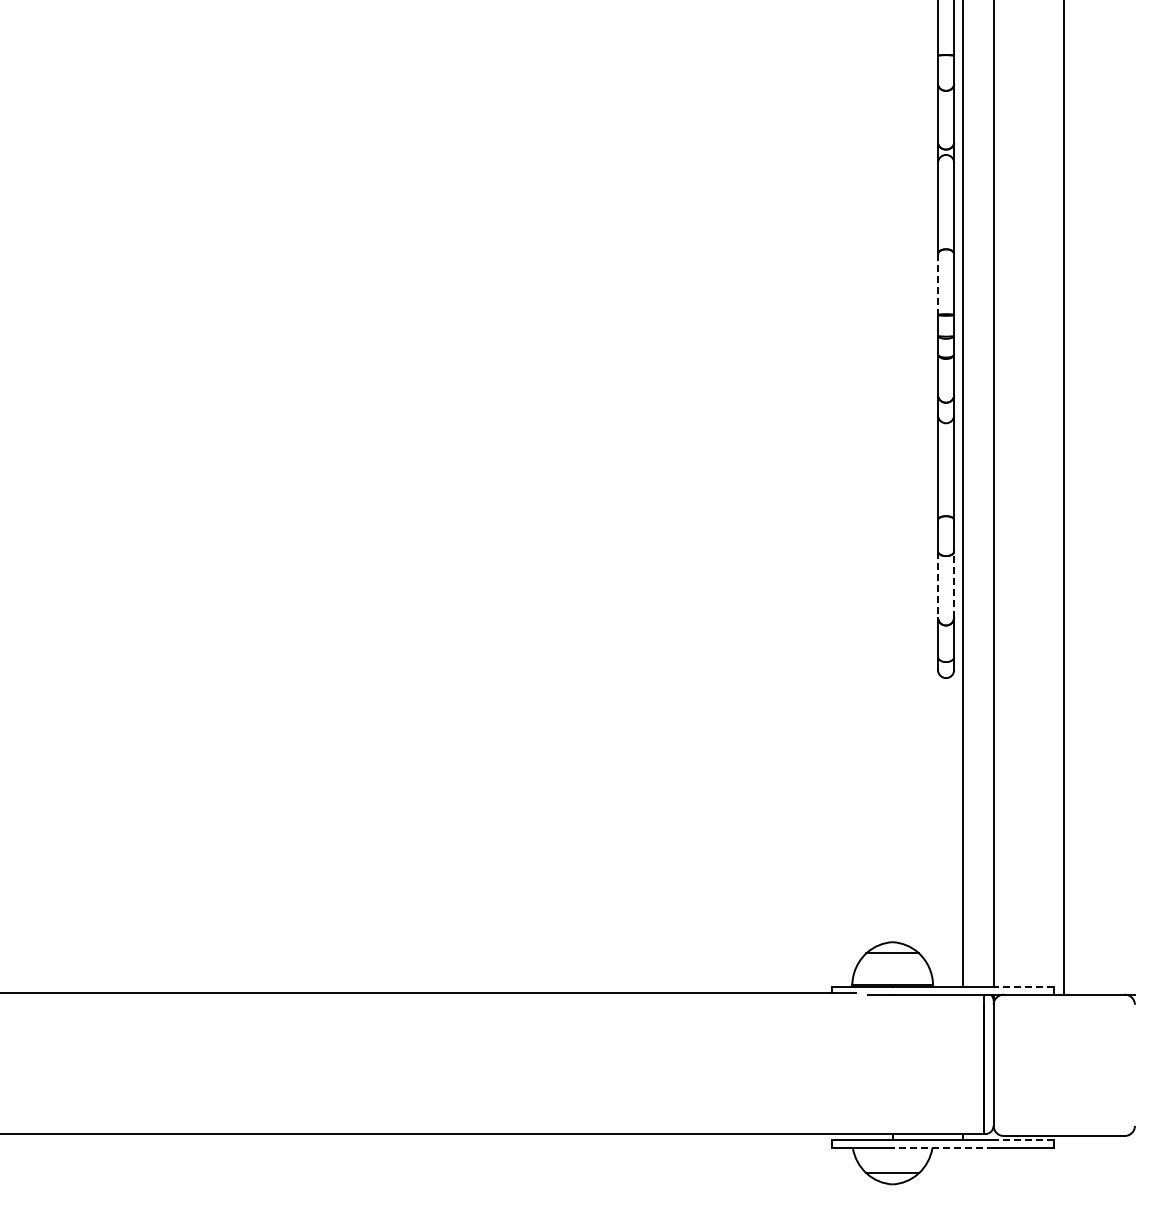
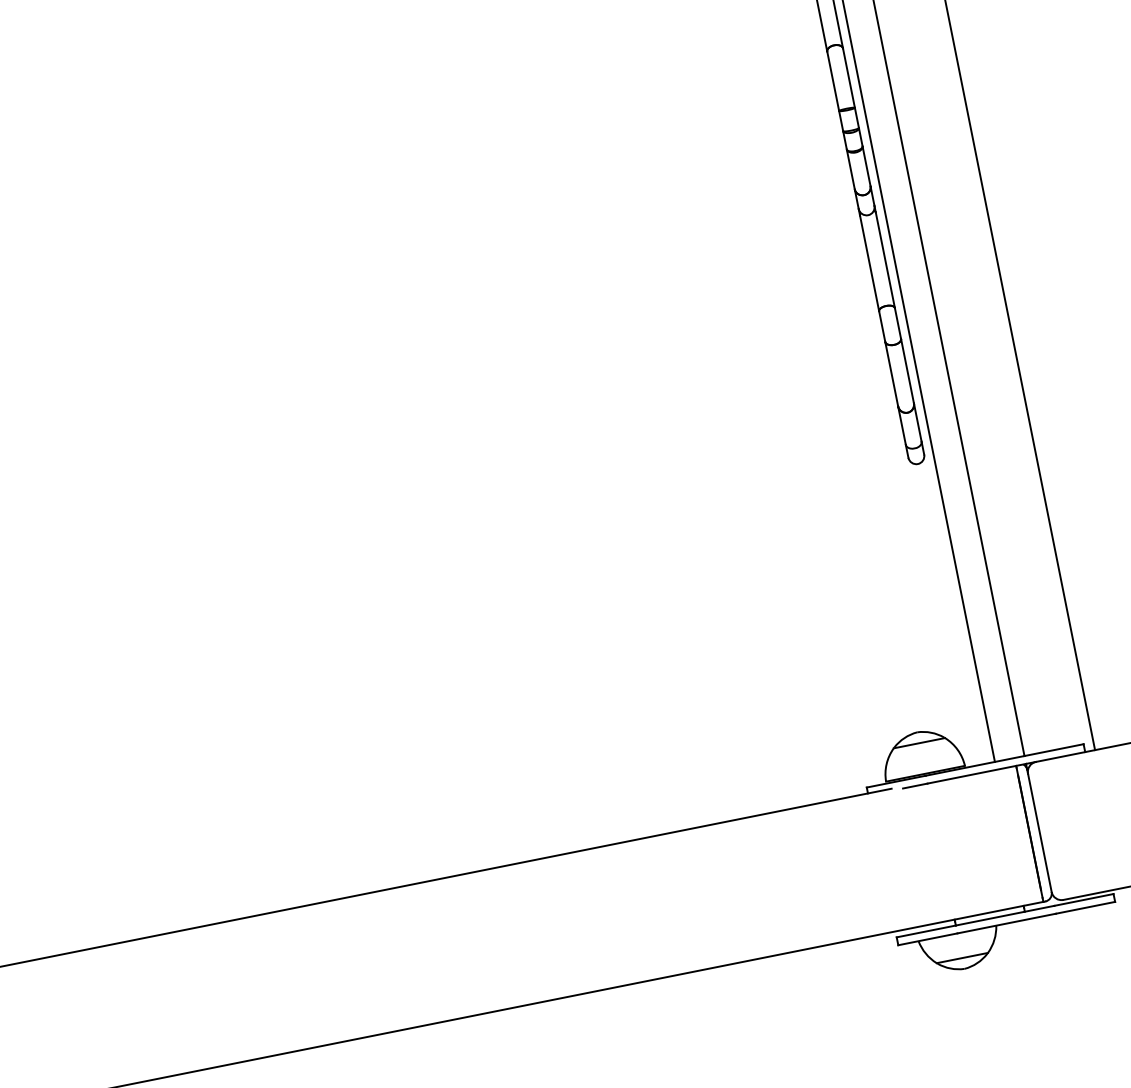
line: (938, 285) -> (833, 82), dashed -> solid
line: (938, 584) -> (892, 374), dashed -> solid
line: (954, 584) -> (907, 371), dashed -> solid
line: (1023, 986) -> (1053, 750), dashed -> solid
line: (1023, 1140) -> (1083, 900), dashed -> solid
line: (942, 1148) -> (1006, 924), dashed -> solid

